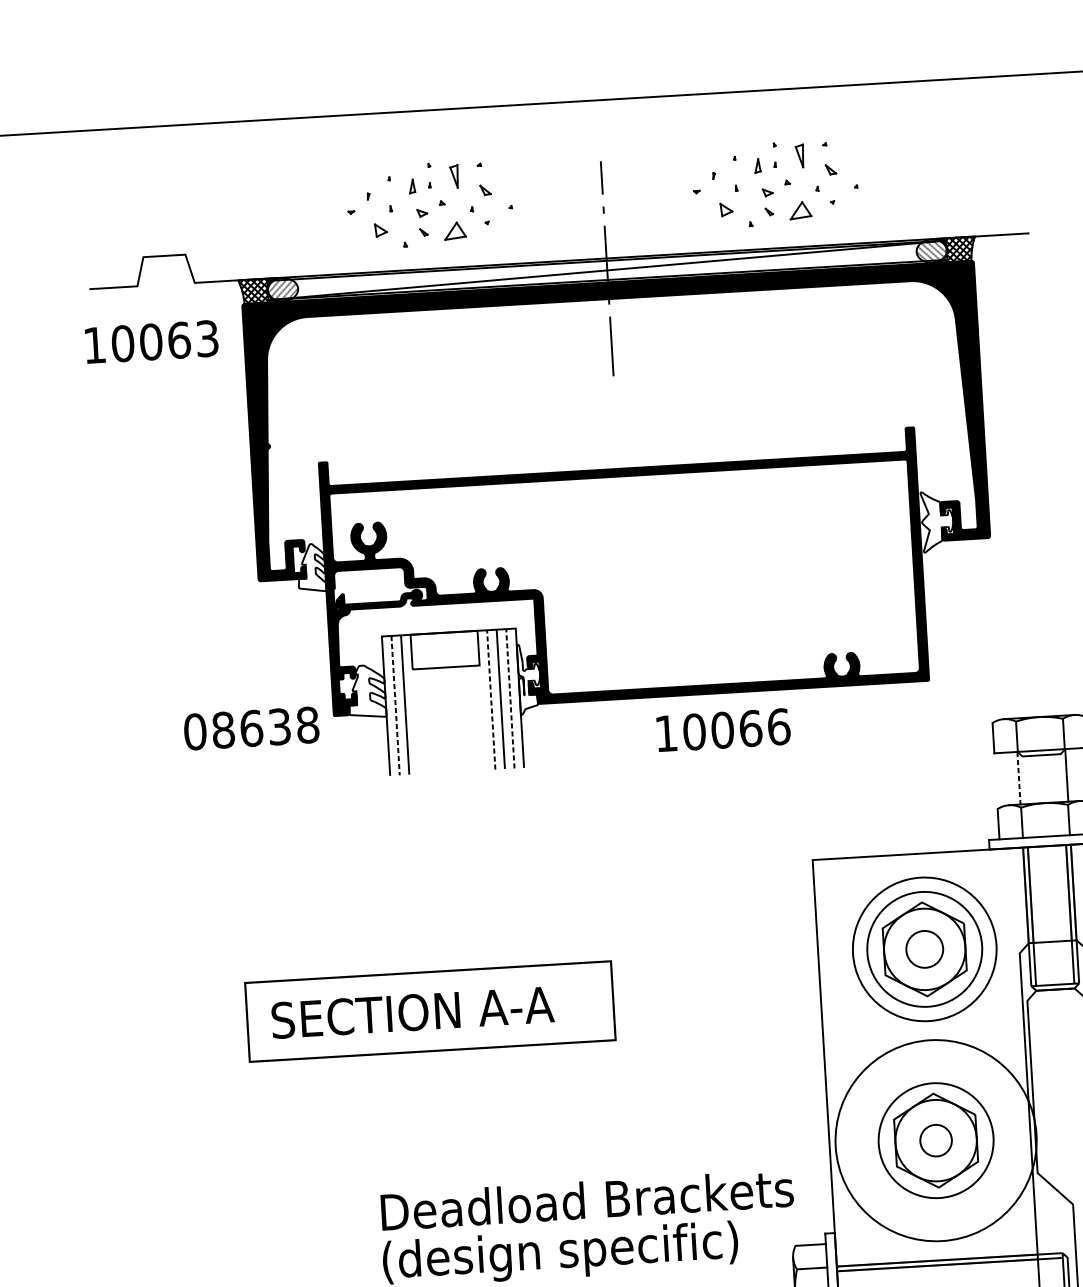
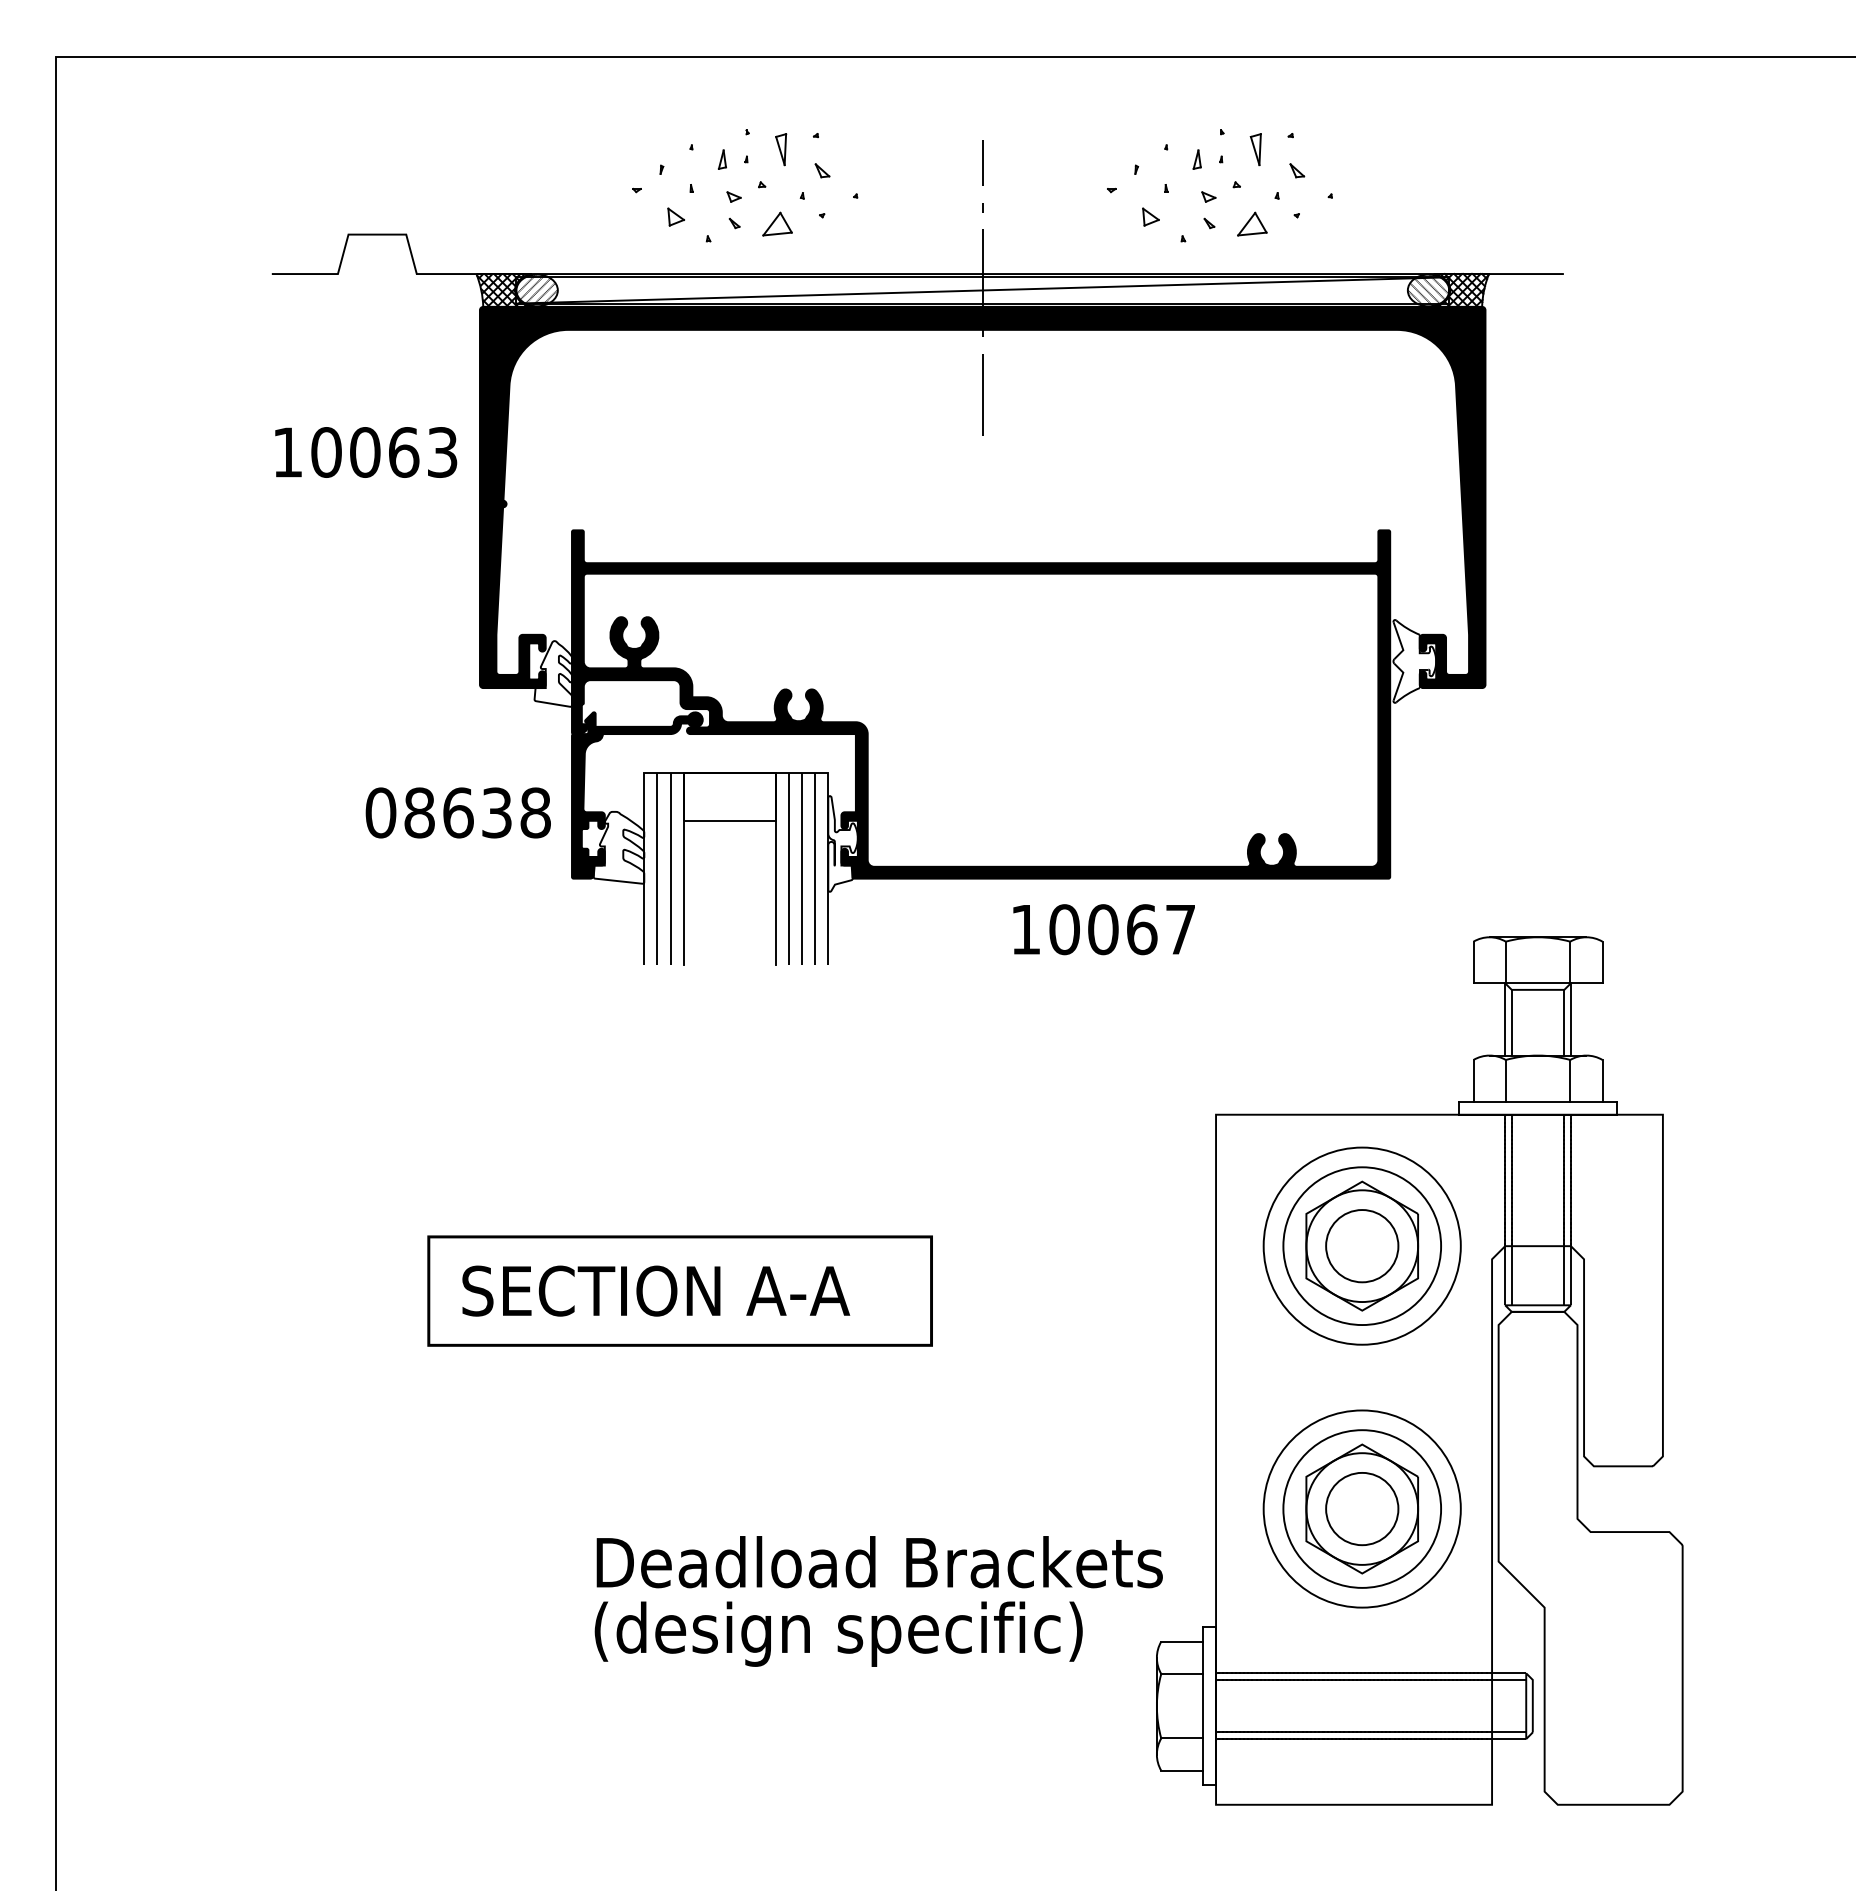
text: (152, 342) -> (366, 452), moved
line: (510, 698) -> (815, 869), dashed -> solid
line: (481, 700) -> (775, 869), added
line: (491, 700) -> (788, 869), dashed -> solid
line: (414, 704) -> (683, 869), added
line: (395, 705) -> (657, 869), dashed -> solid
text: (778, 726) -> (1180, 929), 10066 -> 10067
text: (250, 728) -> (457, 812), moved
line: (1062, 777) -> (1564, 1022), added
line: (1019, 778) -> (1505, 1019), dashed -> solid
line: (1023, 780) -> (1511, 1022), added
circle: (924, 949) -> (1362, 1246), size x1.43
circle: (935, 1140) -> (1361, 1508), size x0.71
circle: (936, 1140) -> (1362, 1508), size x1.67

